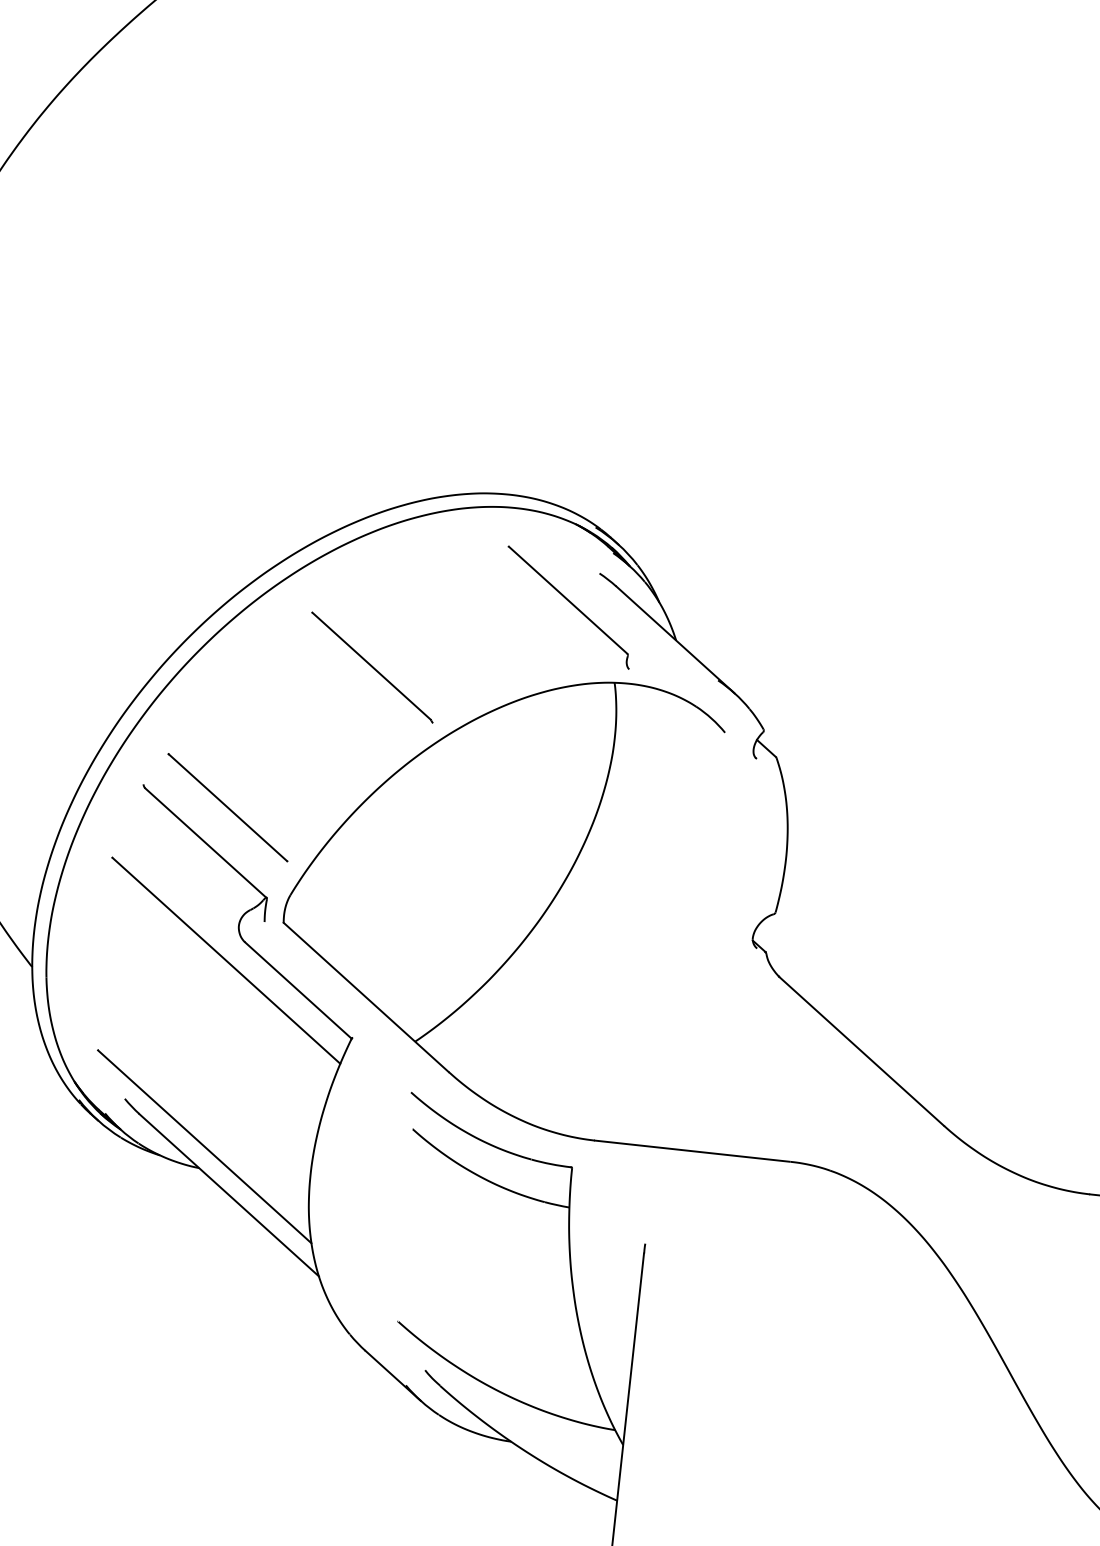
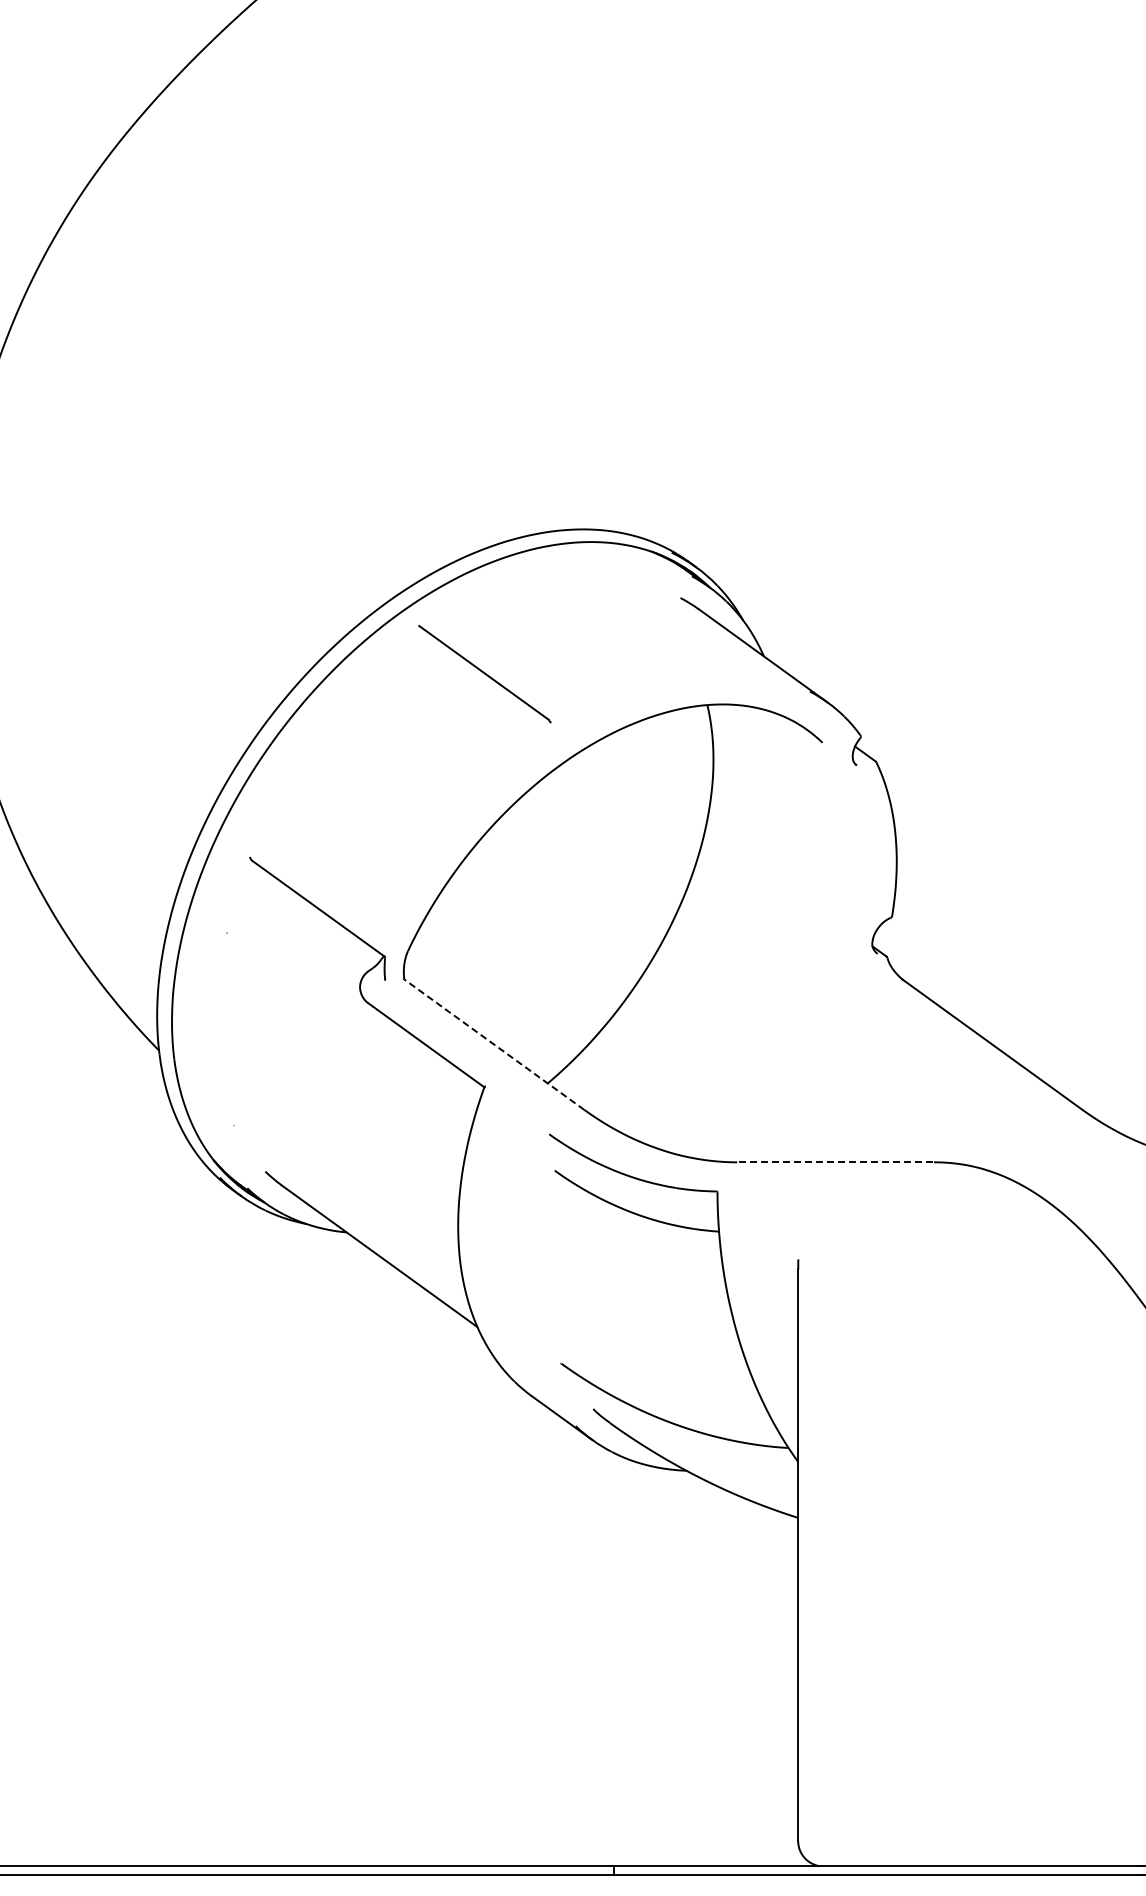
part: (568, 607) -> (653, 635), removed
line: (371, 667) -> (484, 674), moved
line: (228, 807) -> (336, 870), removed
line: (225, 960) -> (350, 1023), removed
line: (366, 997) -> (494, 1044), solid -> dashed
line: (204, 1146) -> (349, 1210), removed
line: (692, 1151) -> (835, 1162), solid -> dashed

